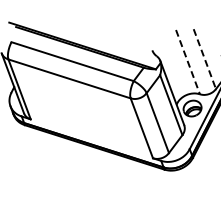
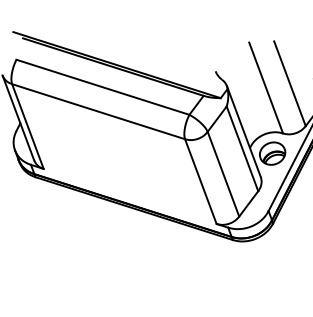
line: (204, 59) -> (289, 84), dashed -> solid
line: (188, 62) -> (266, 88), dashed -> solid

